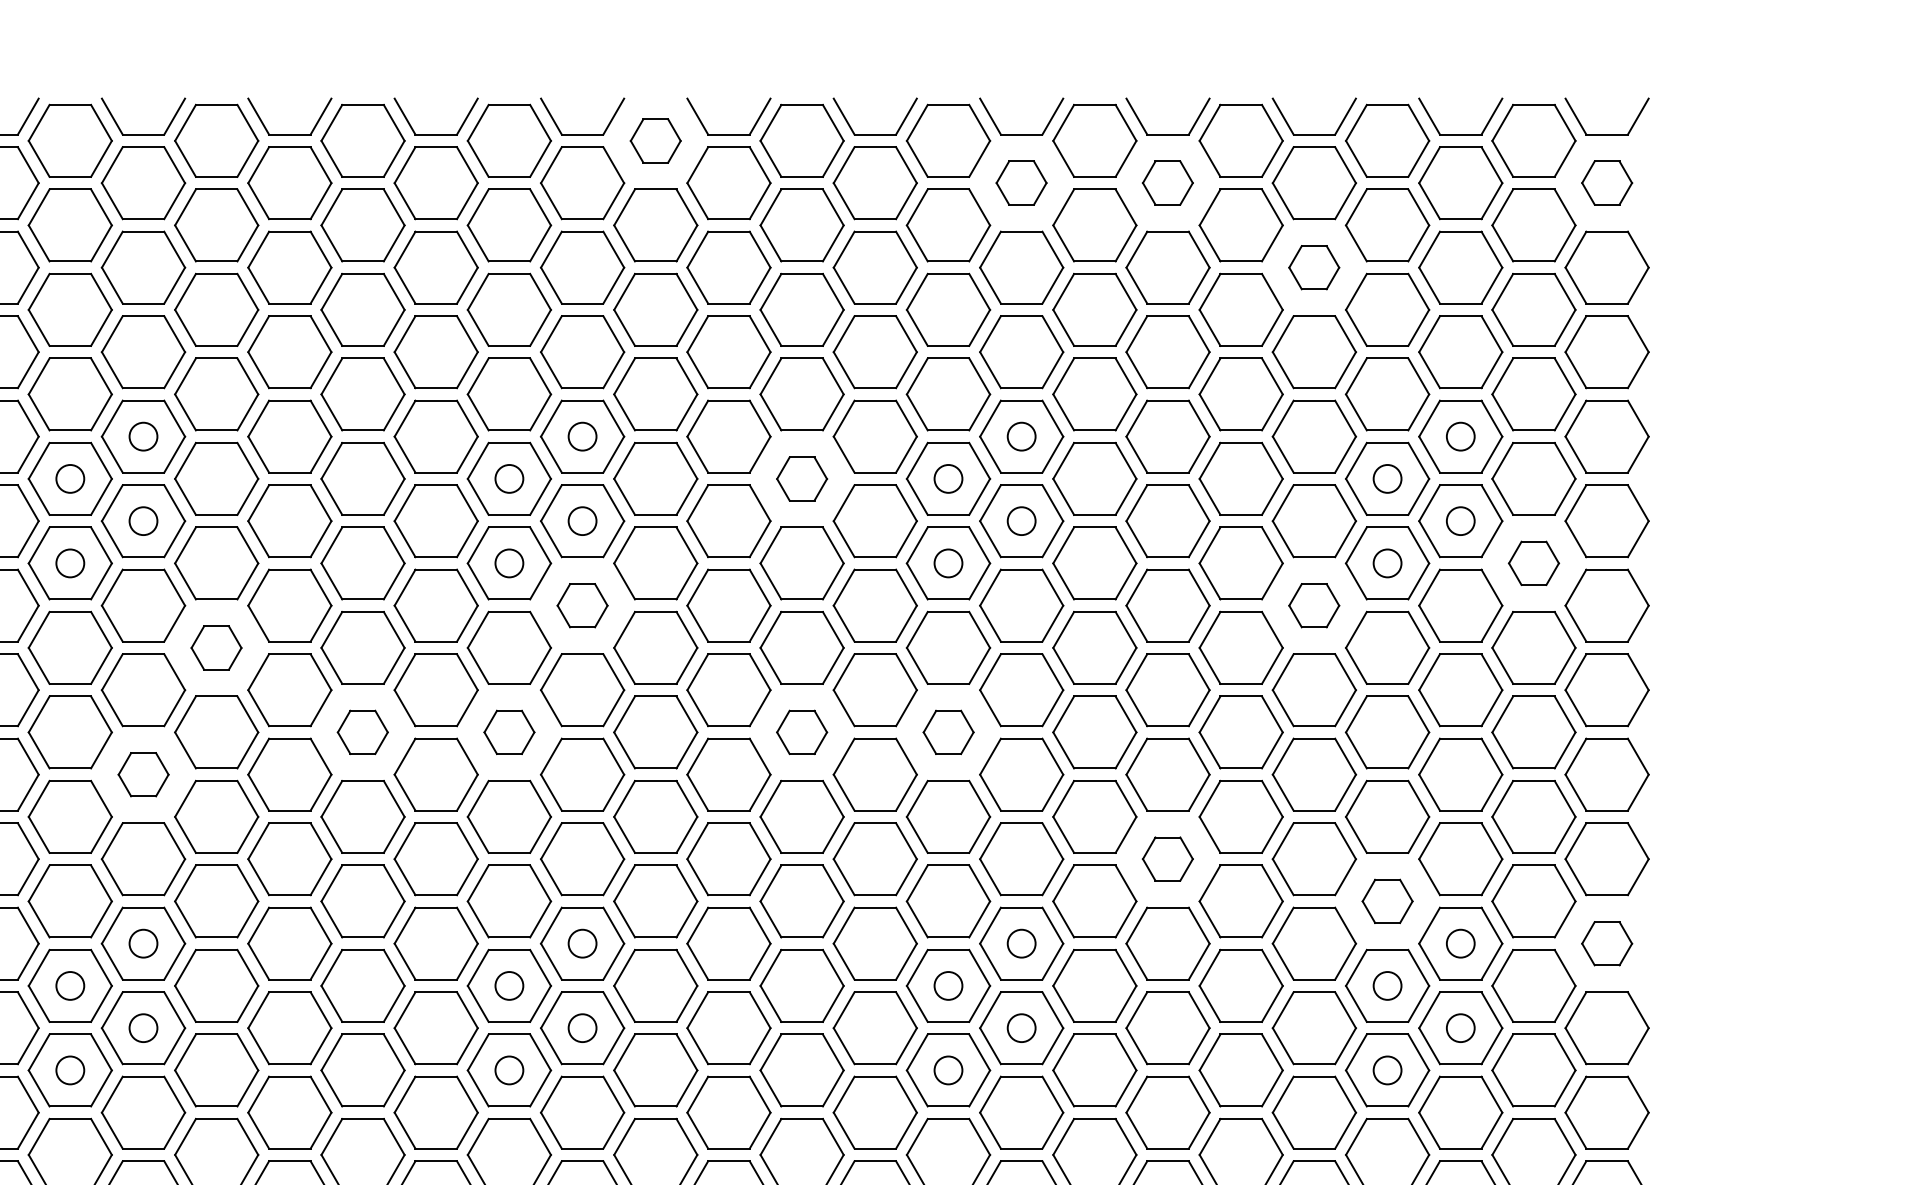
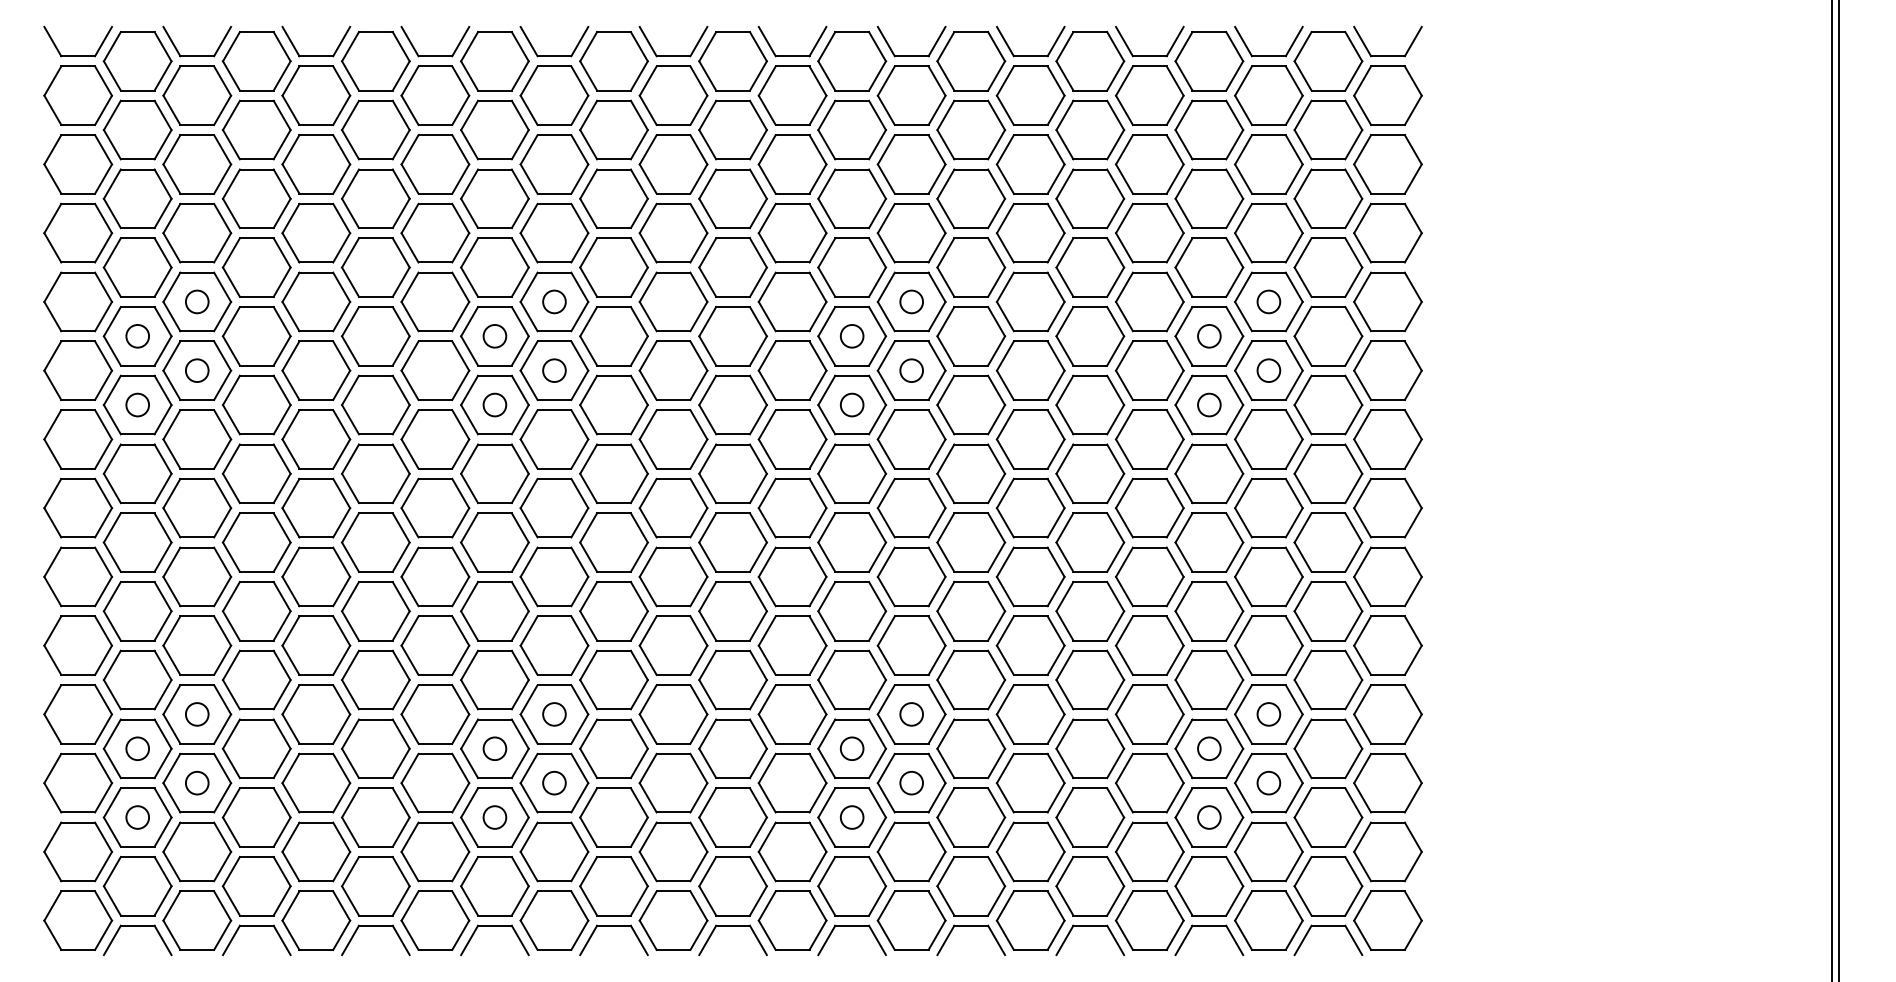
part: (655, 141) -> (613, 61), size x1.67
part: (1021, 182) -> (911, 95), size x1.67
part: (1167, 182) -> (1030, 95), size x1.67
part: (1606, 182) -> (1387, 95), size x1.67
part: (1313, 267) -> (1149, 164), size x1.67
part: (801, 479) -> (732, 336), size x1.67
part: (1534, 562) -> (1328, 404), size x1.67
part: (582, 605) -> (554, 439), size x1.67
part: (1313, 605) -> (1149, 439), size x1.67
part: (216, 647) -> (256, 473), size x1.67
part: (362, 732) -> (375, 542), size x1.67
part: (508, 732) -> (494, 542), size x1.67
part: (801, 732) -> (732, 542), size x1.67
part: (948, 732) -> (852, 542), size x1.67
part: (143, 774) -> (197, 576), size x1.67
part: (1167, 858) -> (1030, 645), size x1.67
part: (1387, 900) -> (1209, 679), size x1.67
part: (1606, 943) -> (1387, 714), size x1.67

